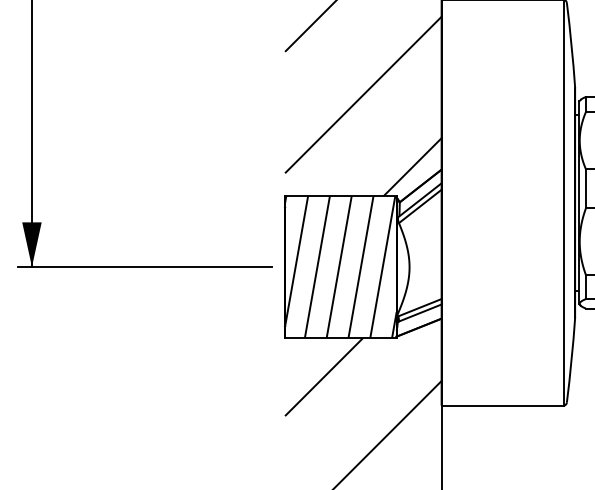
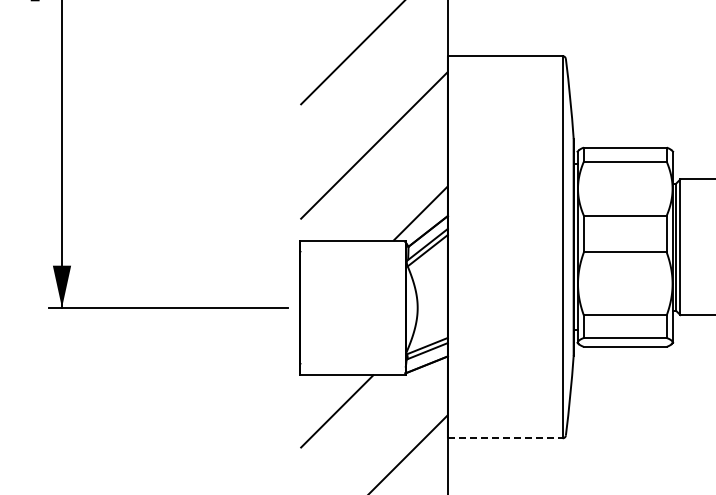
hatch: (340, 266) -> (352, 307), removed
line: (502, 405) -> (505, 438), solid -> dashed

